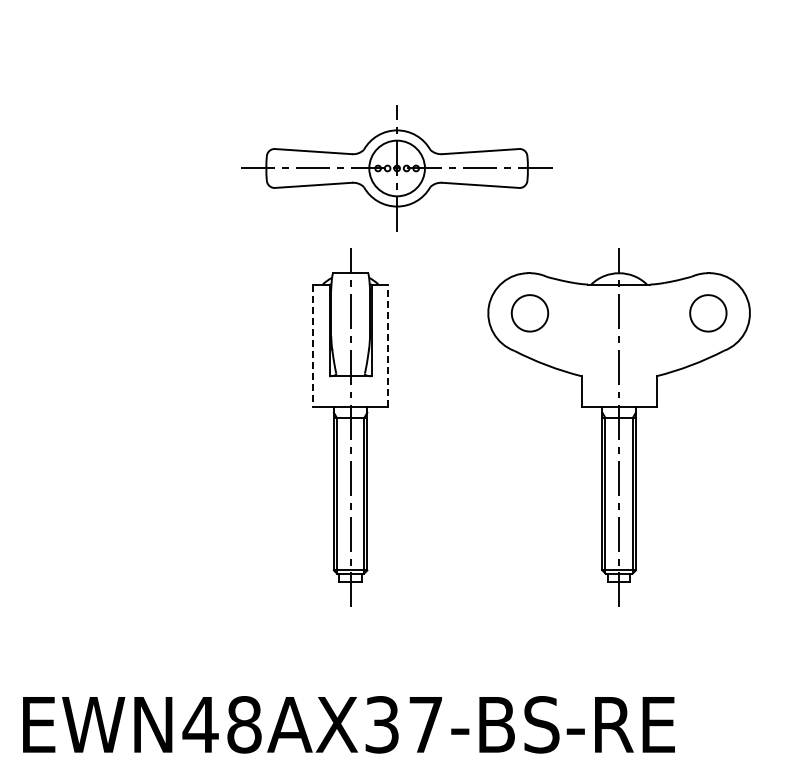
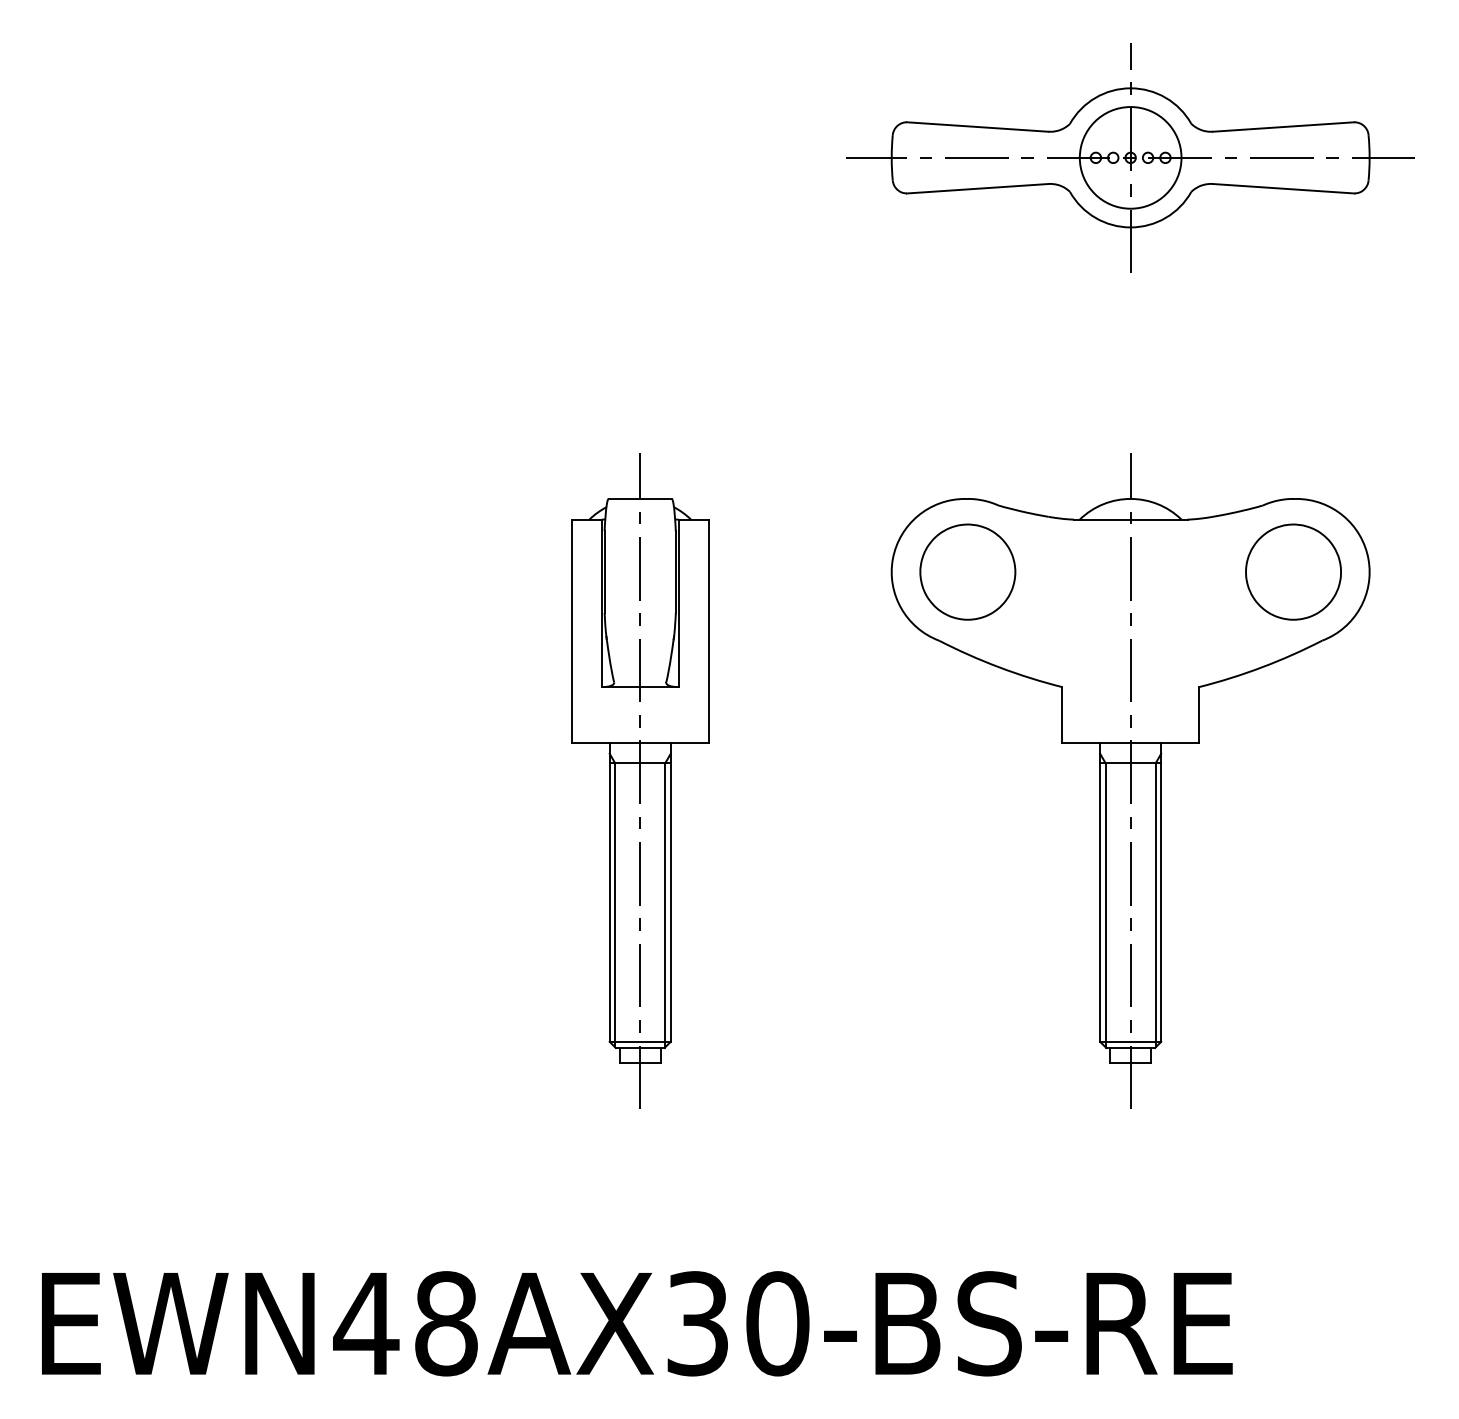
part: (396, 168) -> (1129, 157), moved
part: (529, 313) -> (966, 572), size x1.43
part: (708, 313) -> (1293, 572), size x1.43
line: (388, 345) -> (709, 630), dashed -> solid
line: (313, 346) -> (572, 632), dashed -> solid
text: (425, 724) -> (776, 1323), EWN48AX37-BS-RE -> EWN48AX30-BS-RE

